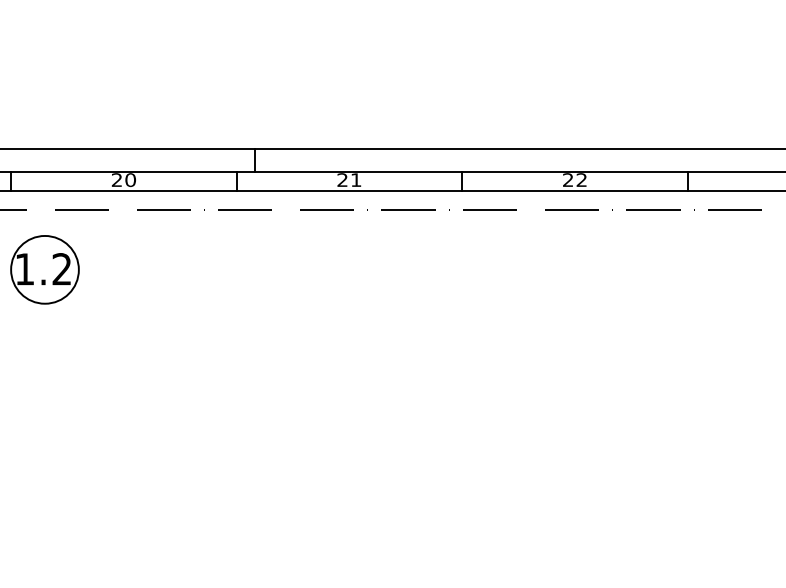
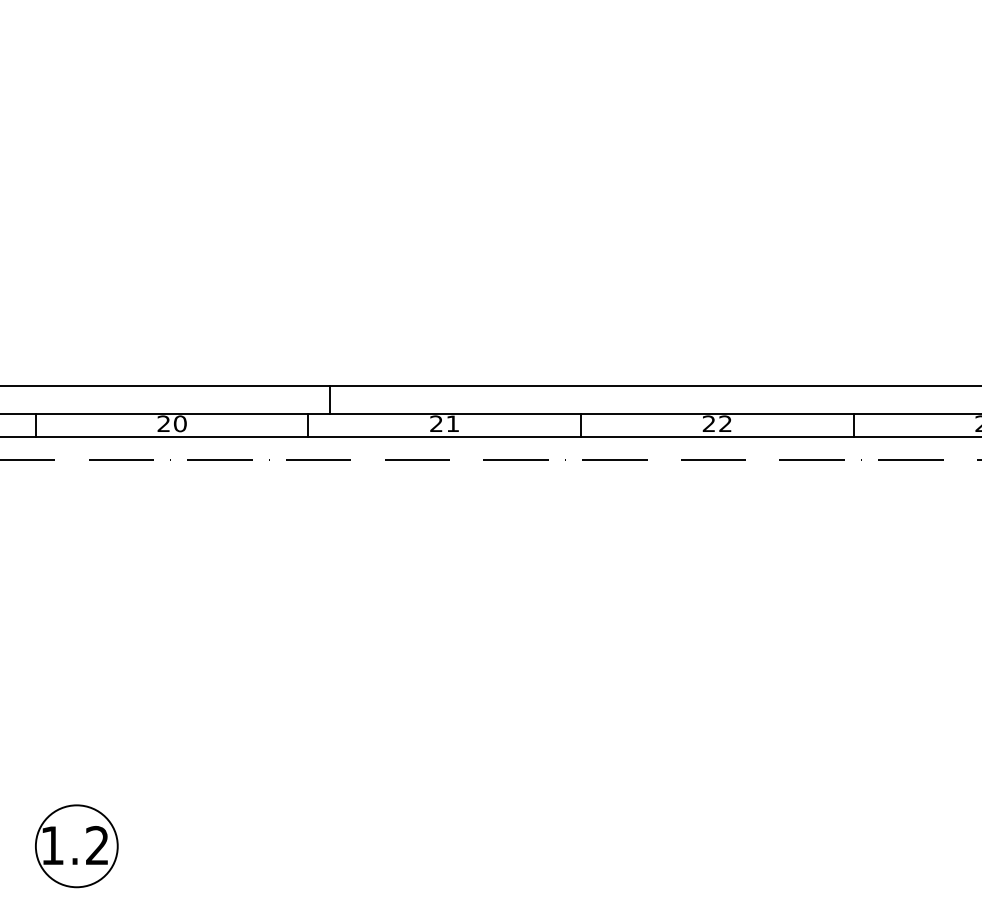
part: (44, 270) -> (76, 846), moved

